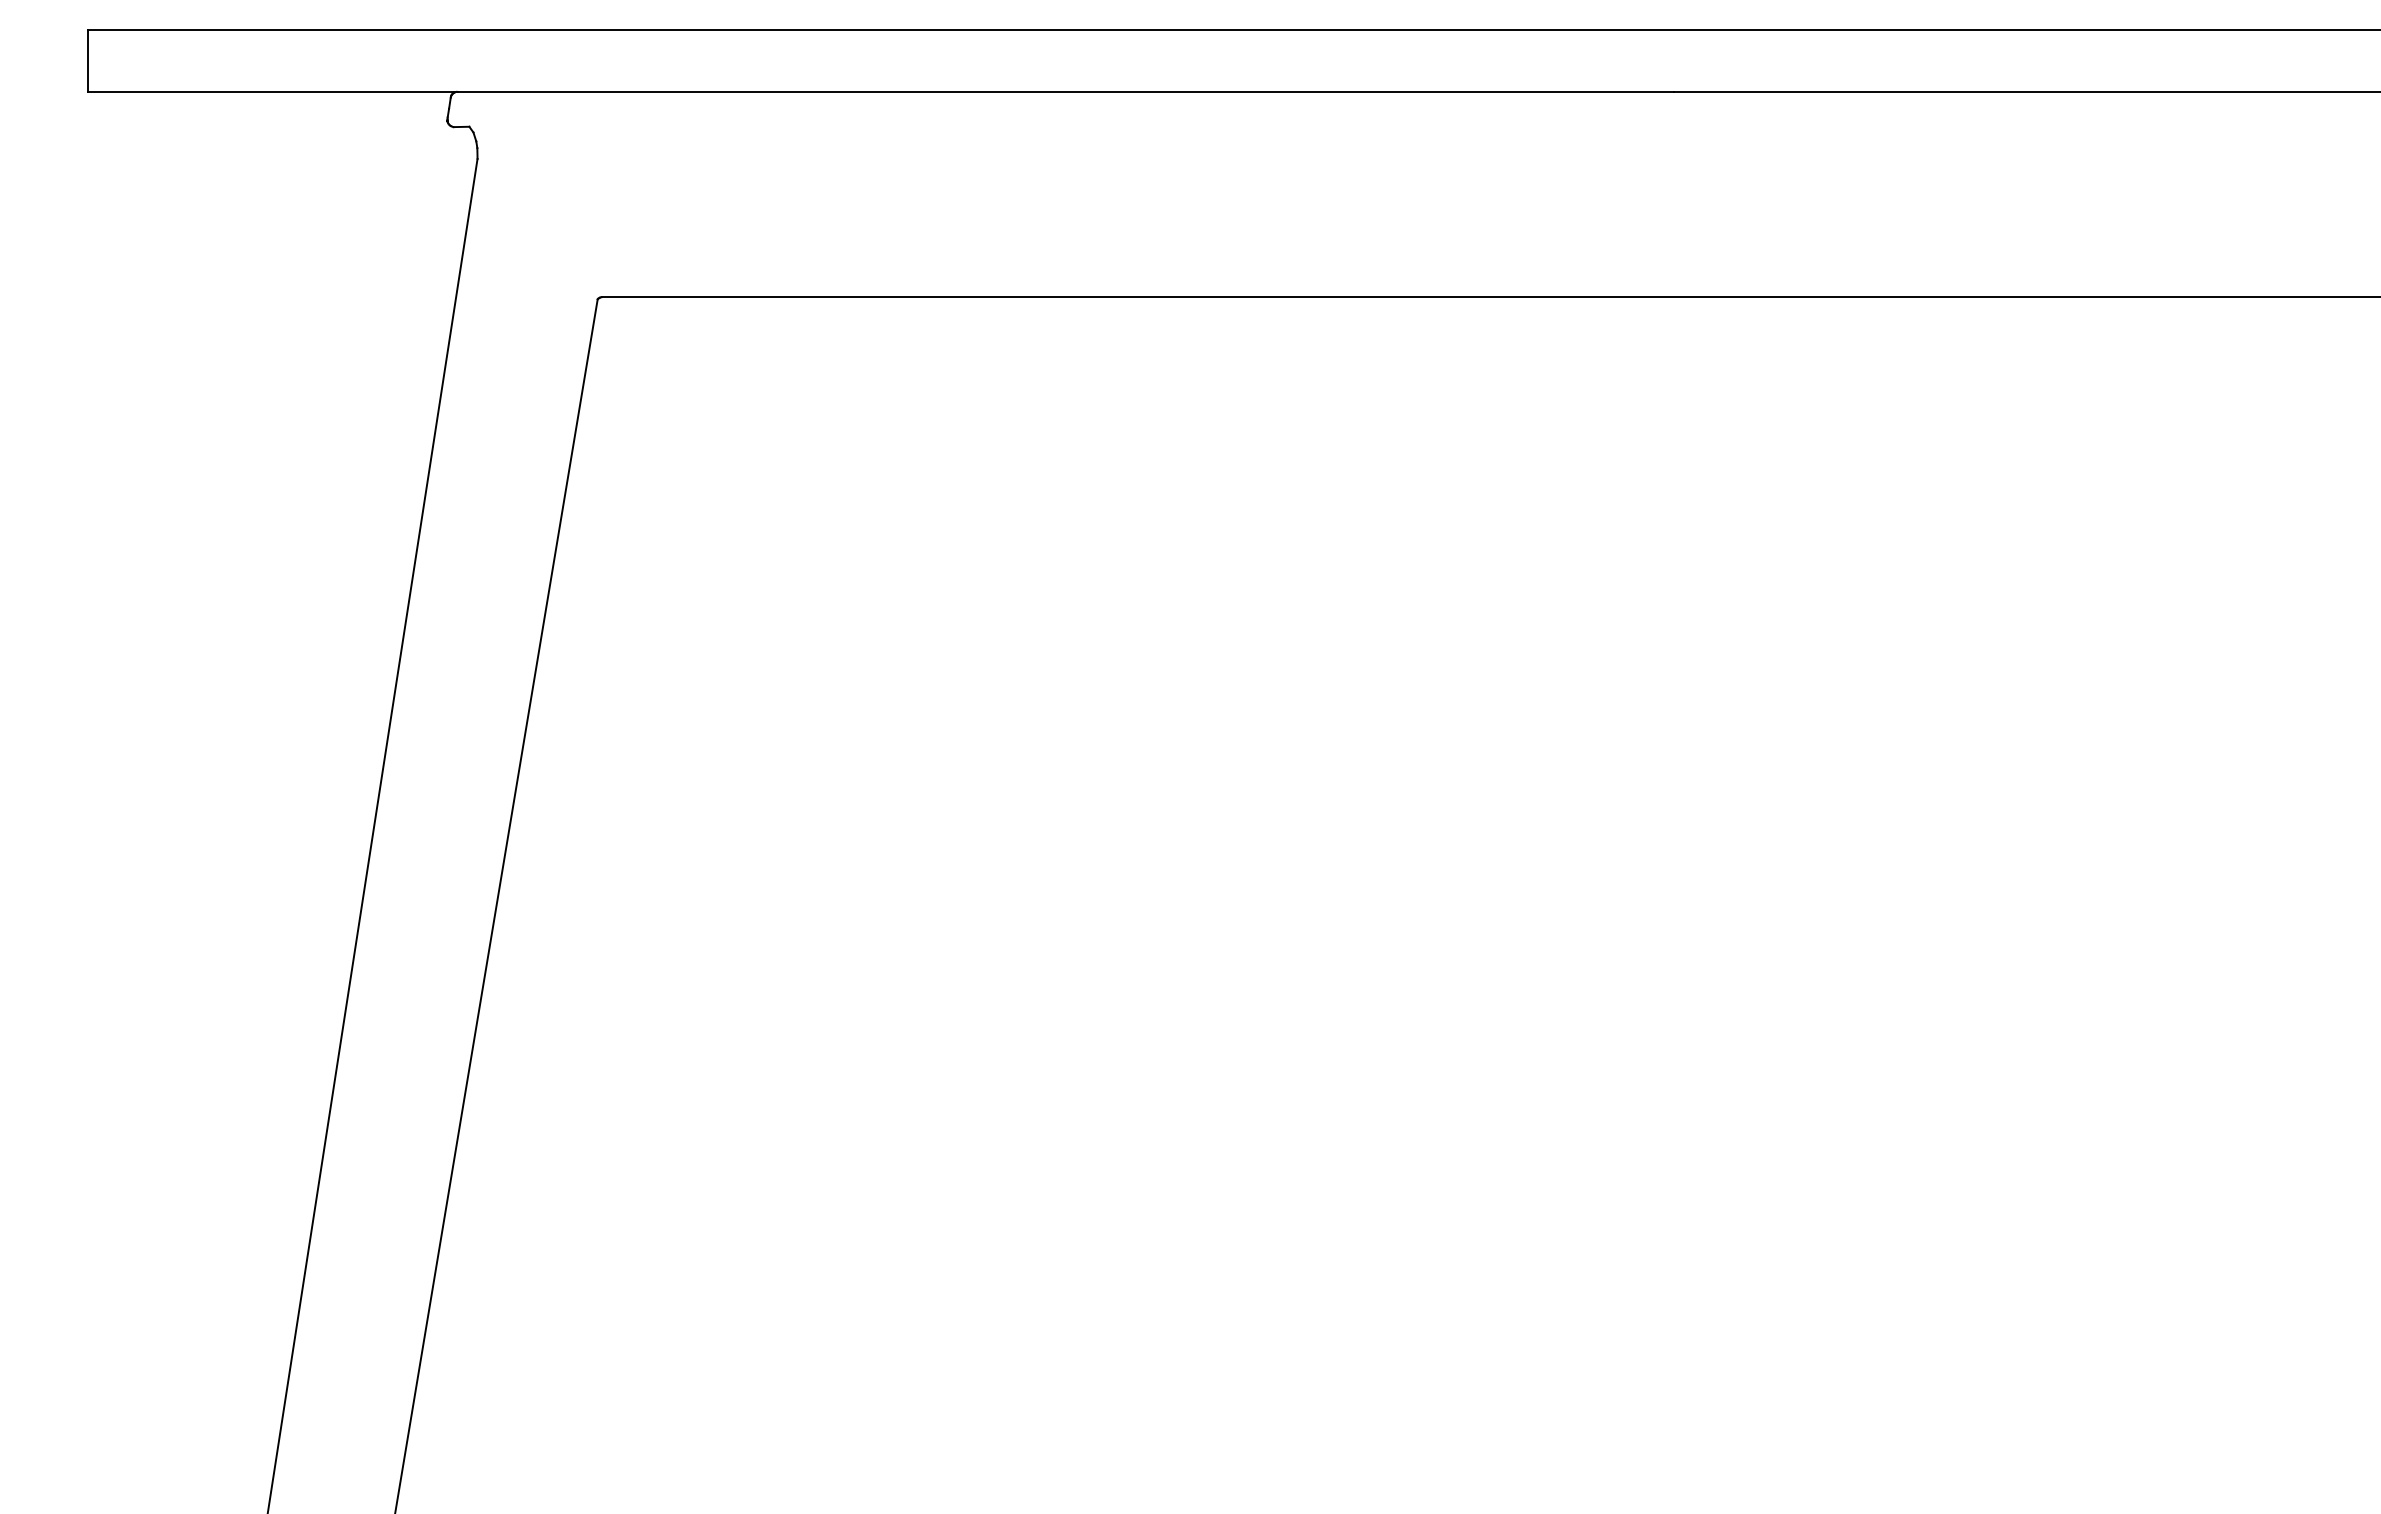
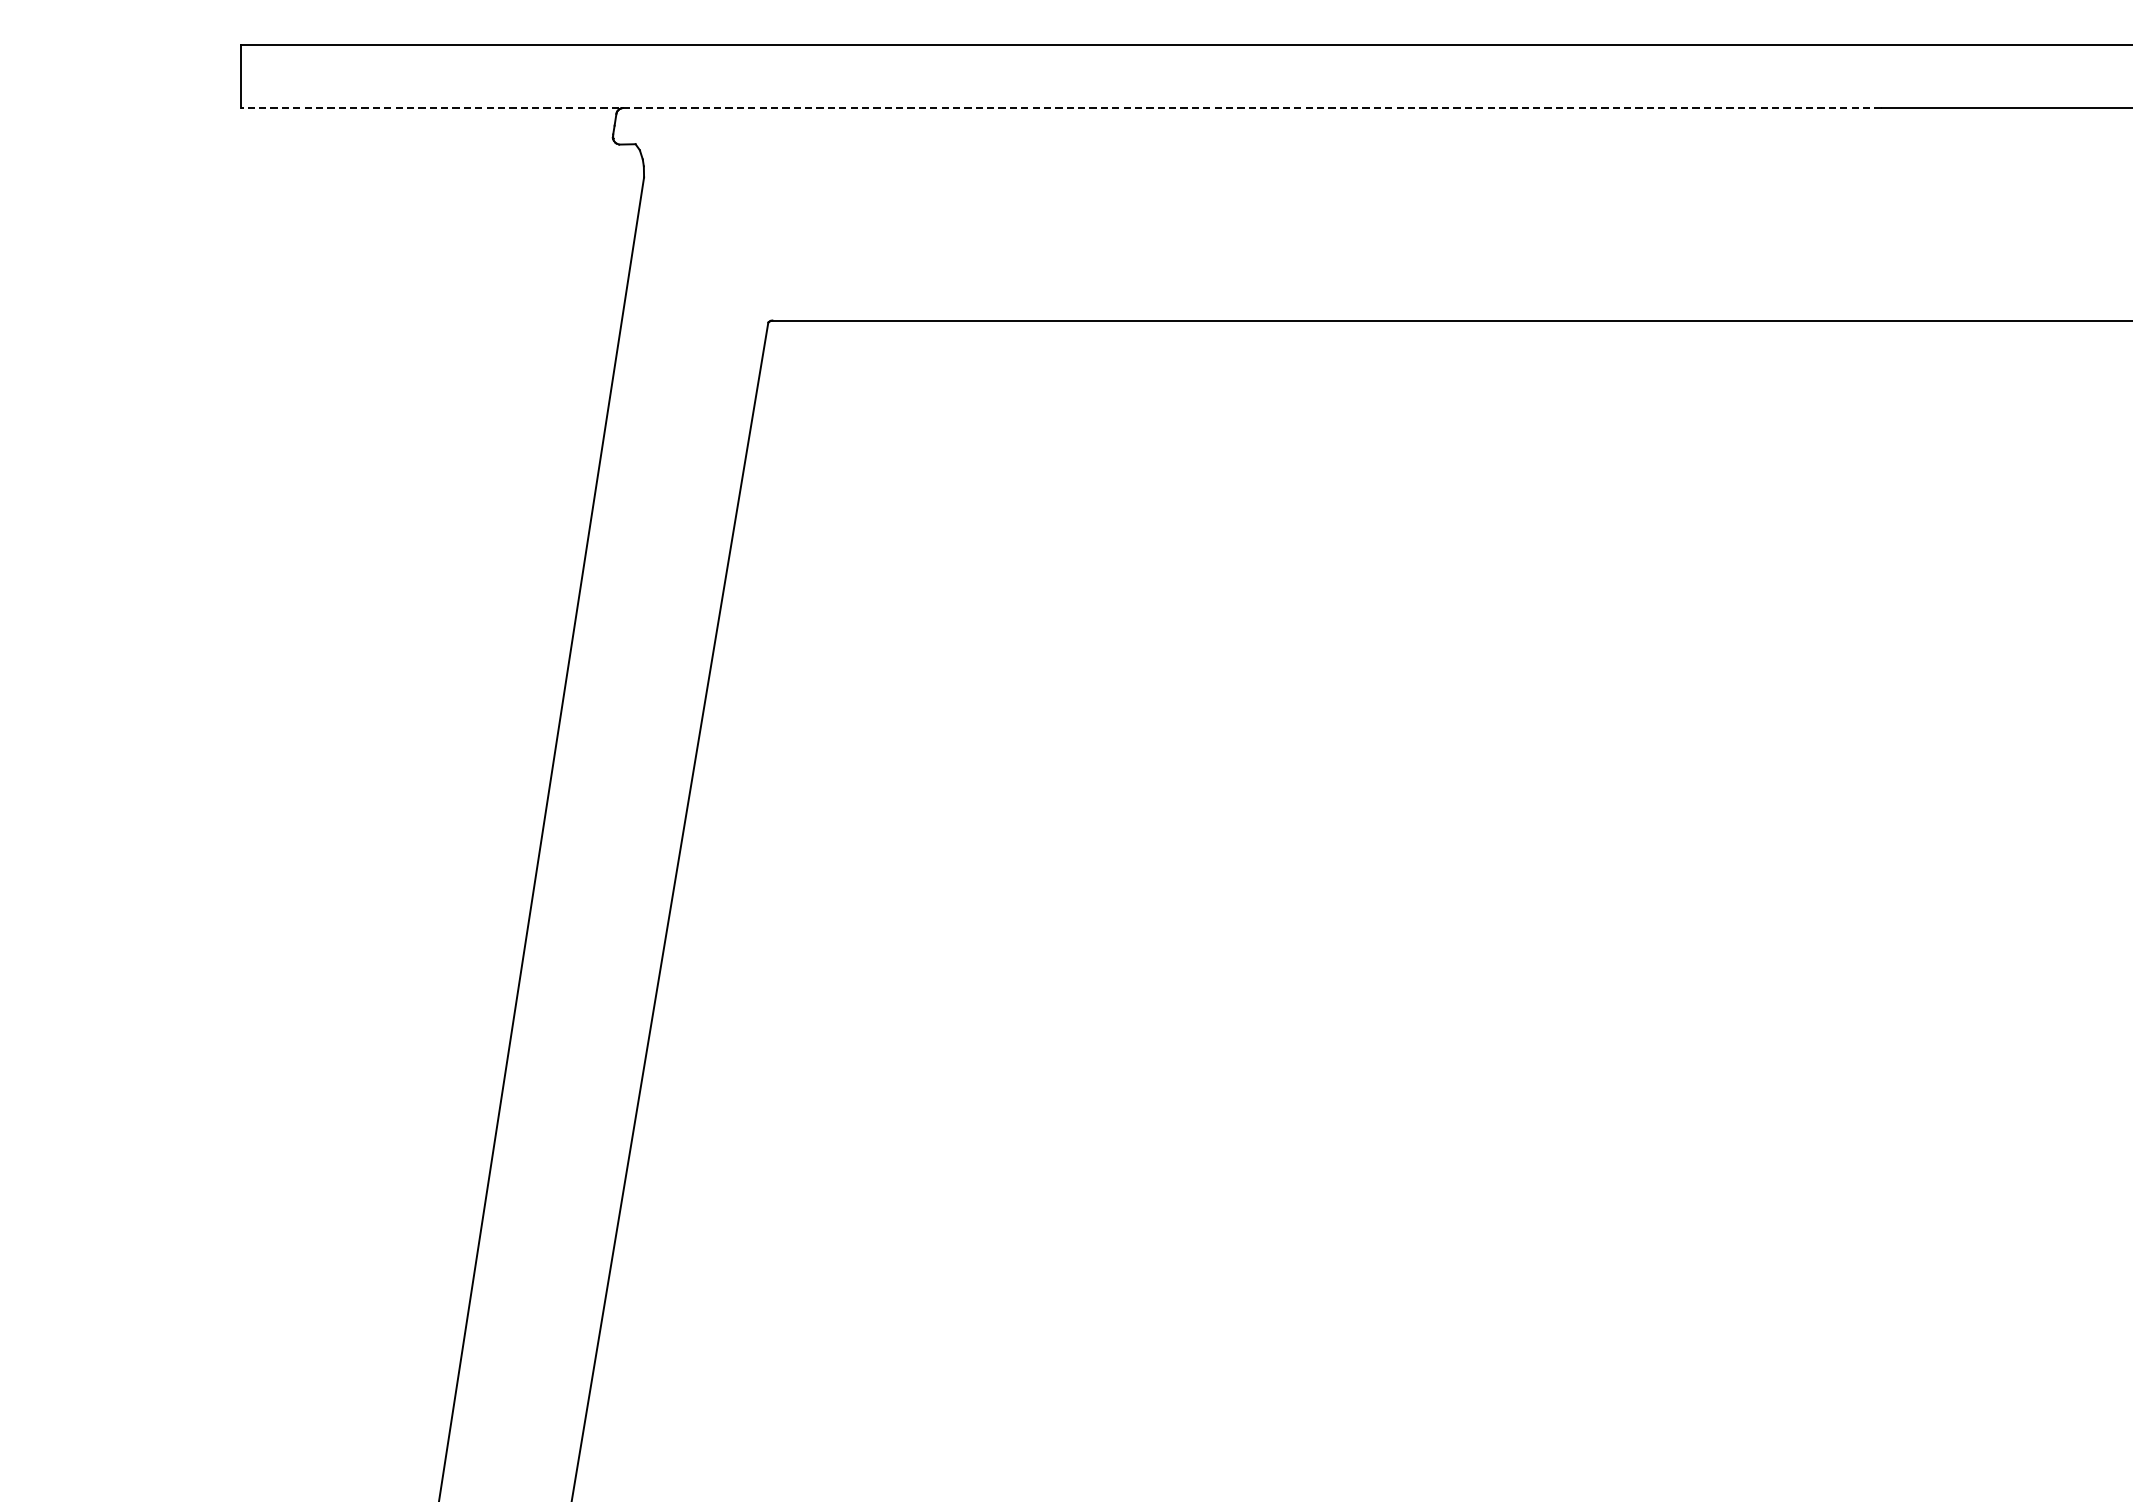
line: (880, 92) -> (1060, 108), solid -> dashed

